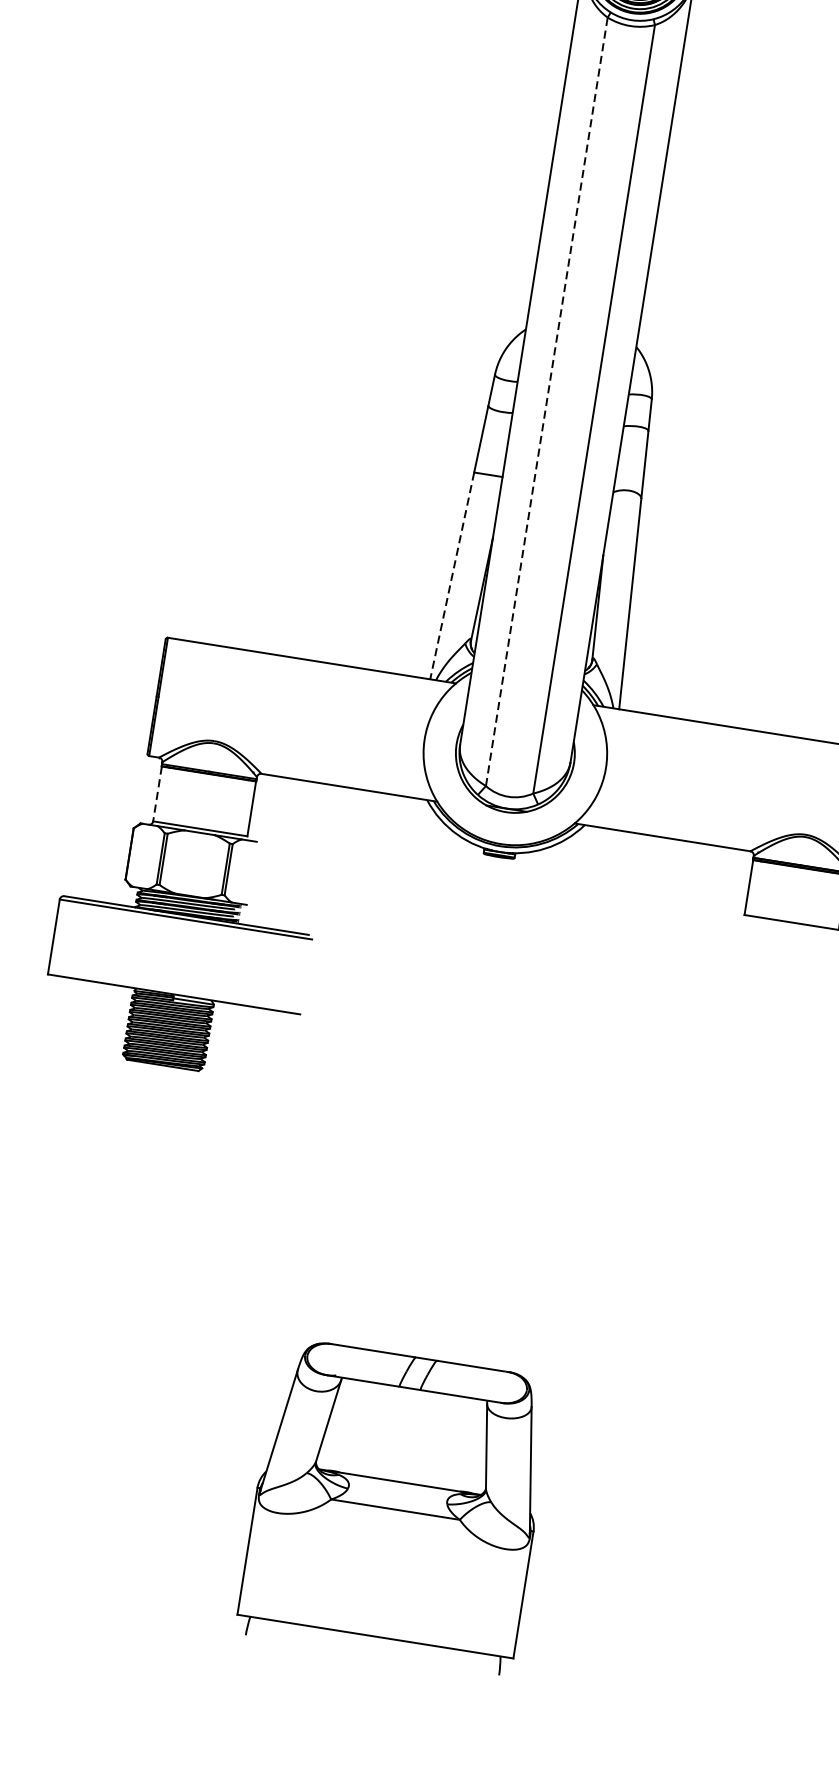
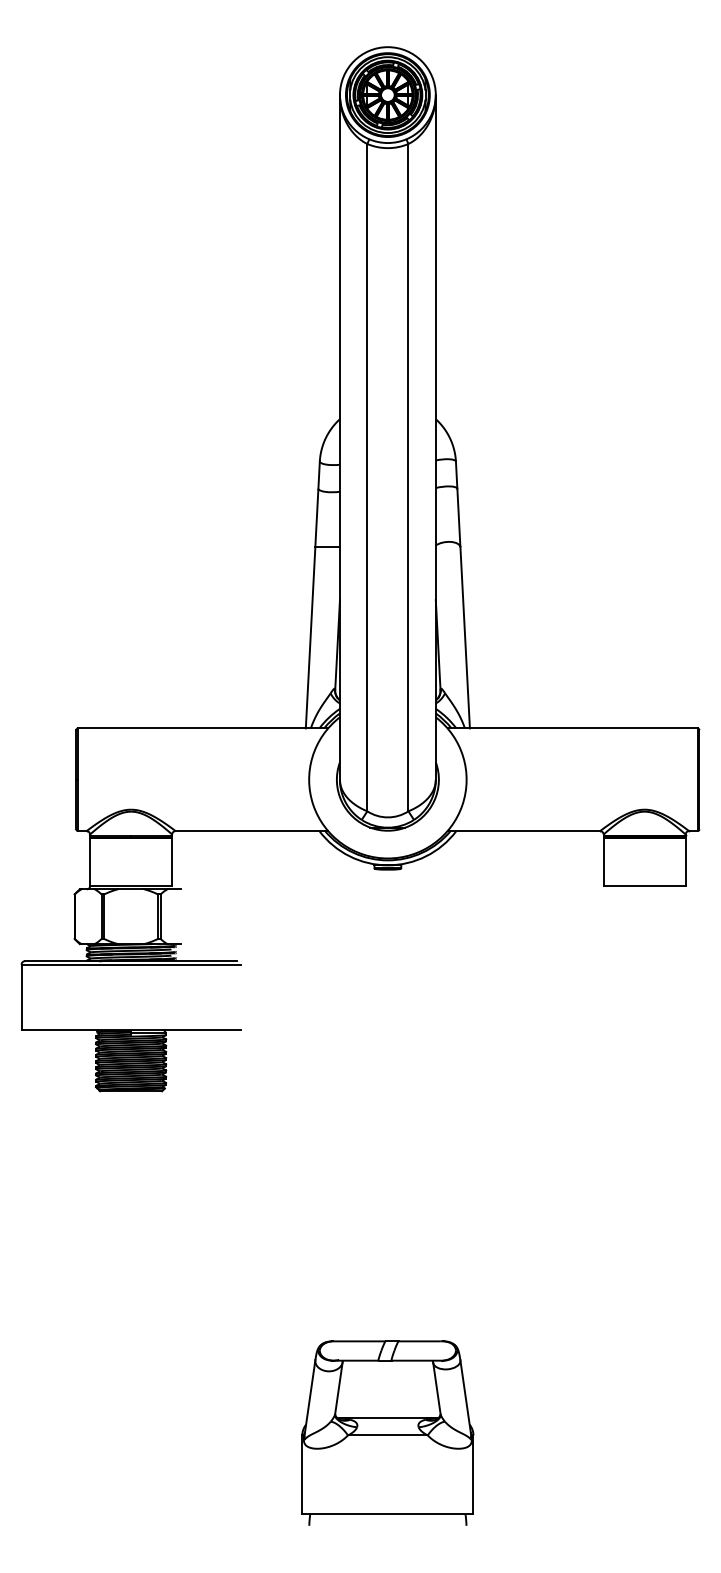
line: (547, 401) -> (367, 477), dashed -> solid
line: (452, 575) -> (310, 637), dashed -> solid
line: (157, 794) -> (90, 862), dashed -> solid
part: (395, 1505) -> (387, 1432), size x0.71

